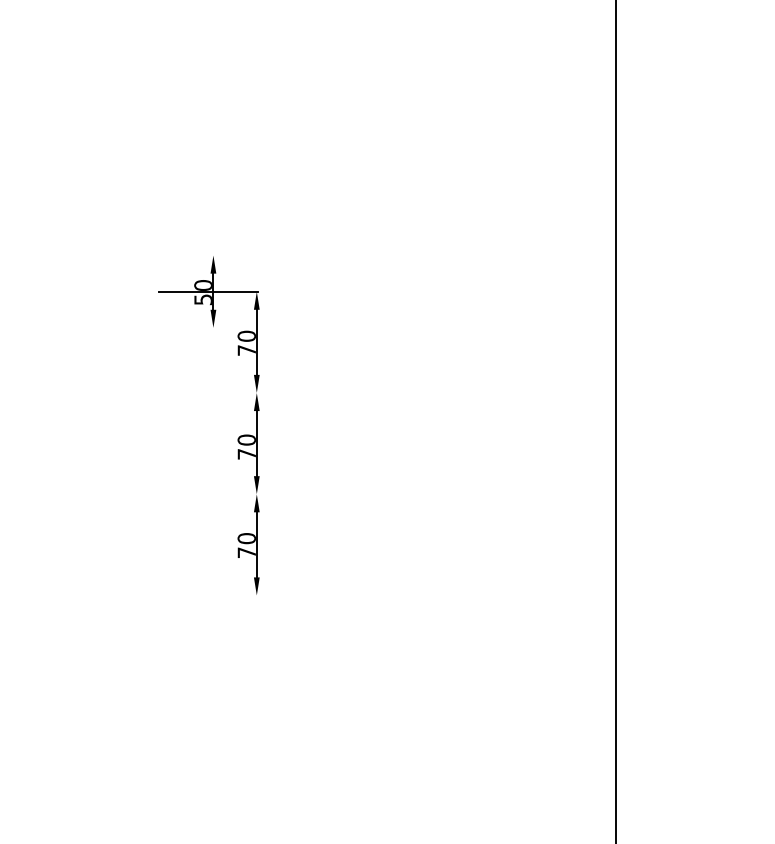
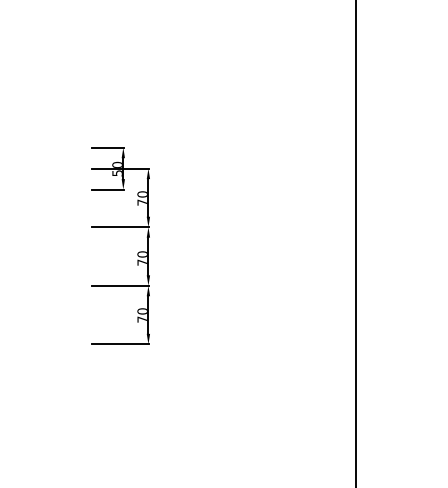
line: (186, 255) -> (107, 147), added
line: (186, 327) -> (107, 189), added
line: (206, 393) -> (119, 227), added
line: (206, 493) -> (119, 285), added
line: (206, 595) -> (119, 344), added

